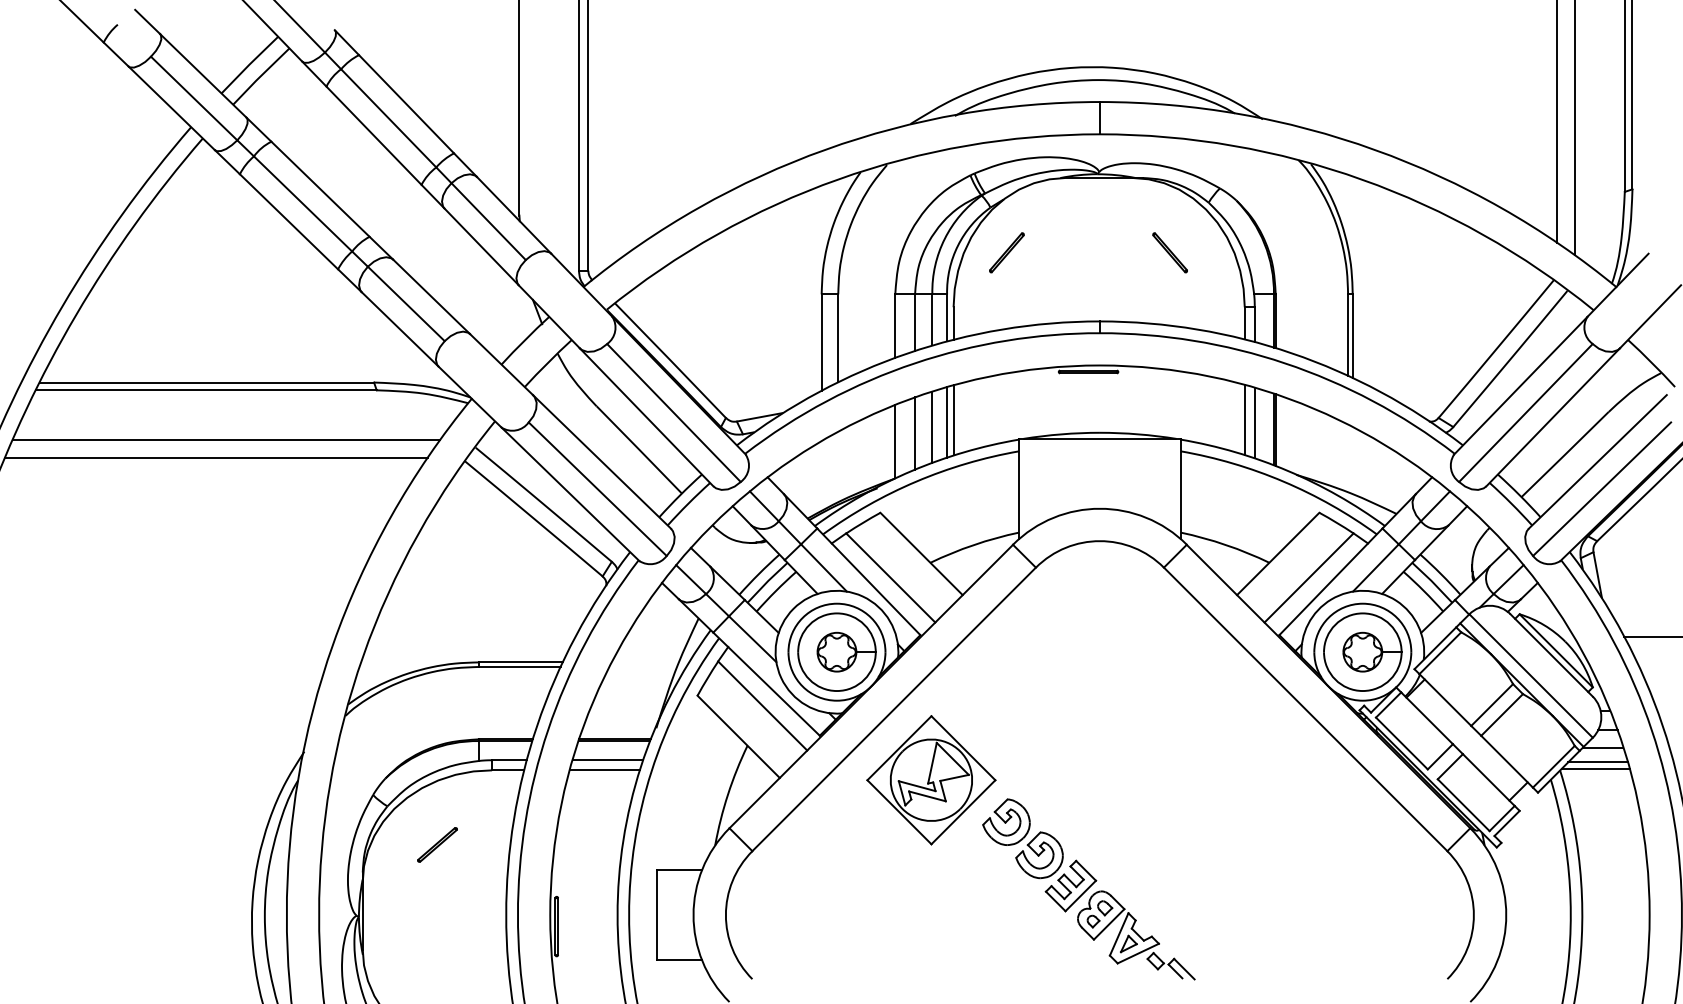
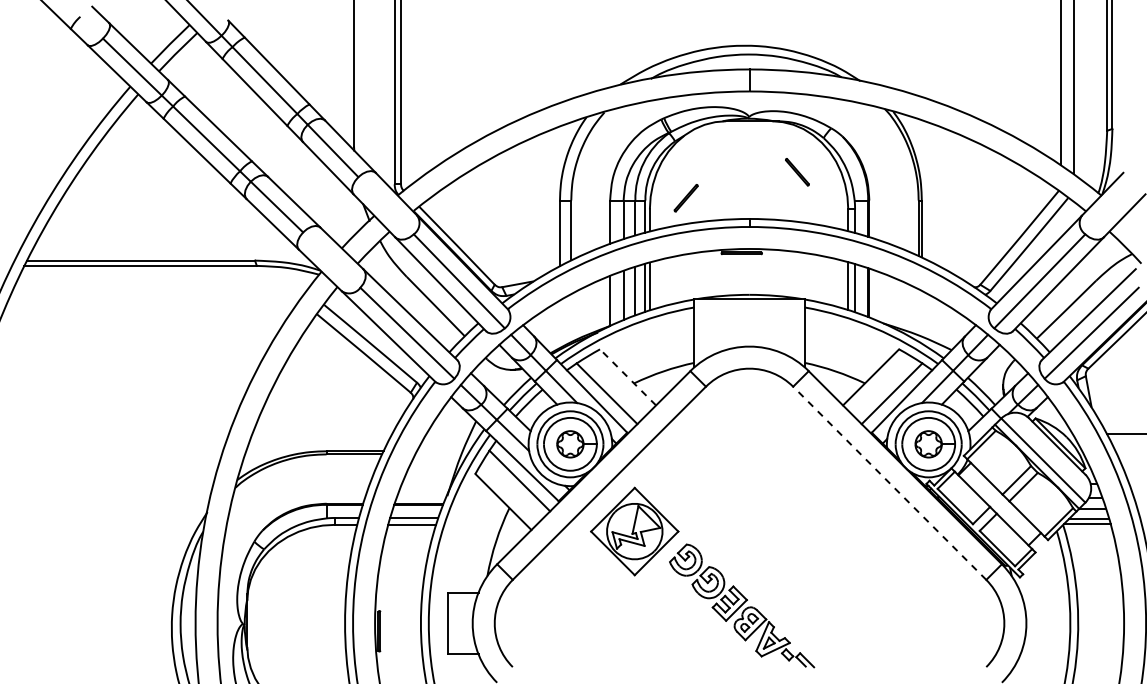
line: (1005, 253) -> (685, 198), moved
line: (226, 439) -> (154, 299), removed
line: (216, 457) -> (147, 311), removed
line: (922, 554) -> (628, 377), solid -> dashed
line: (1305, 709) -> (889, 483), solid -> dashed
line: (437, 844) -> (298, 575), removed

